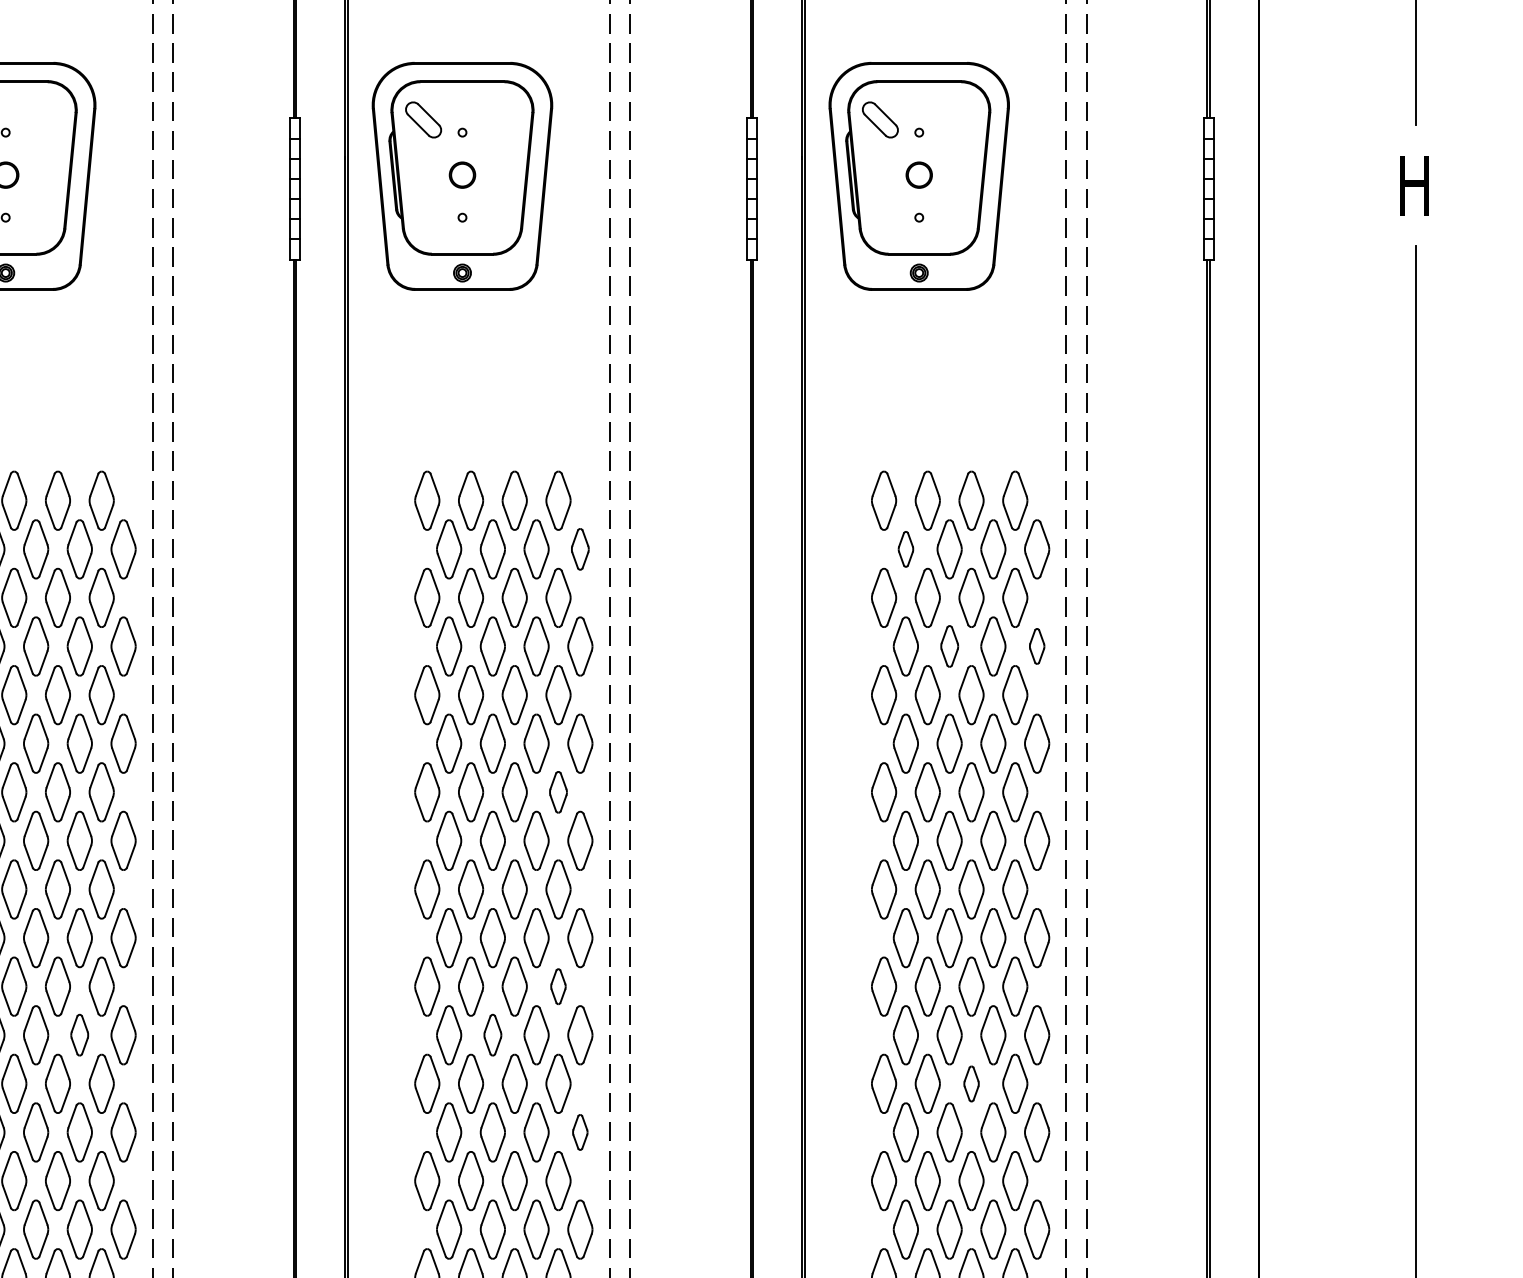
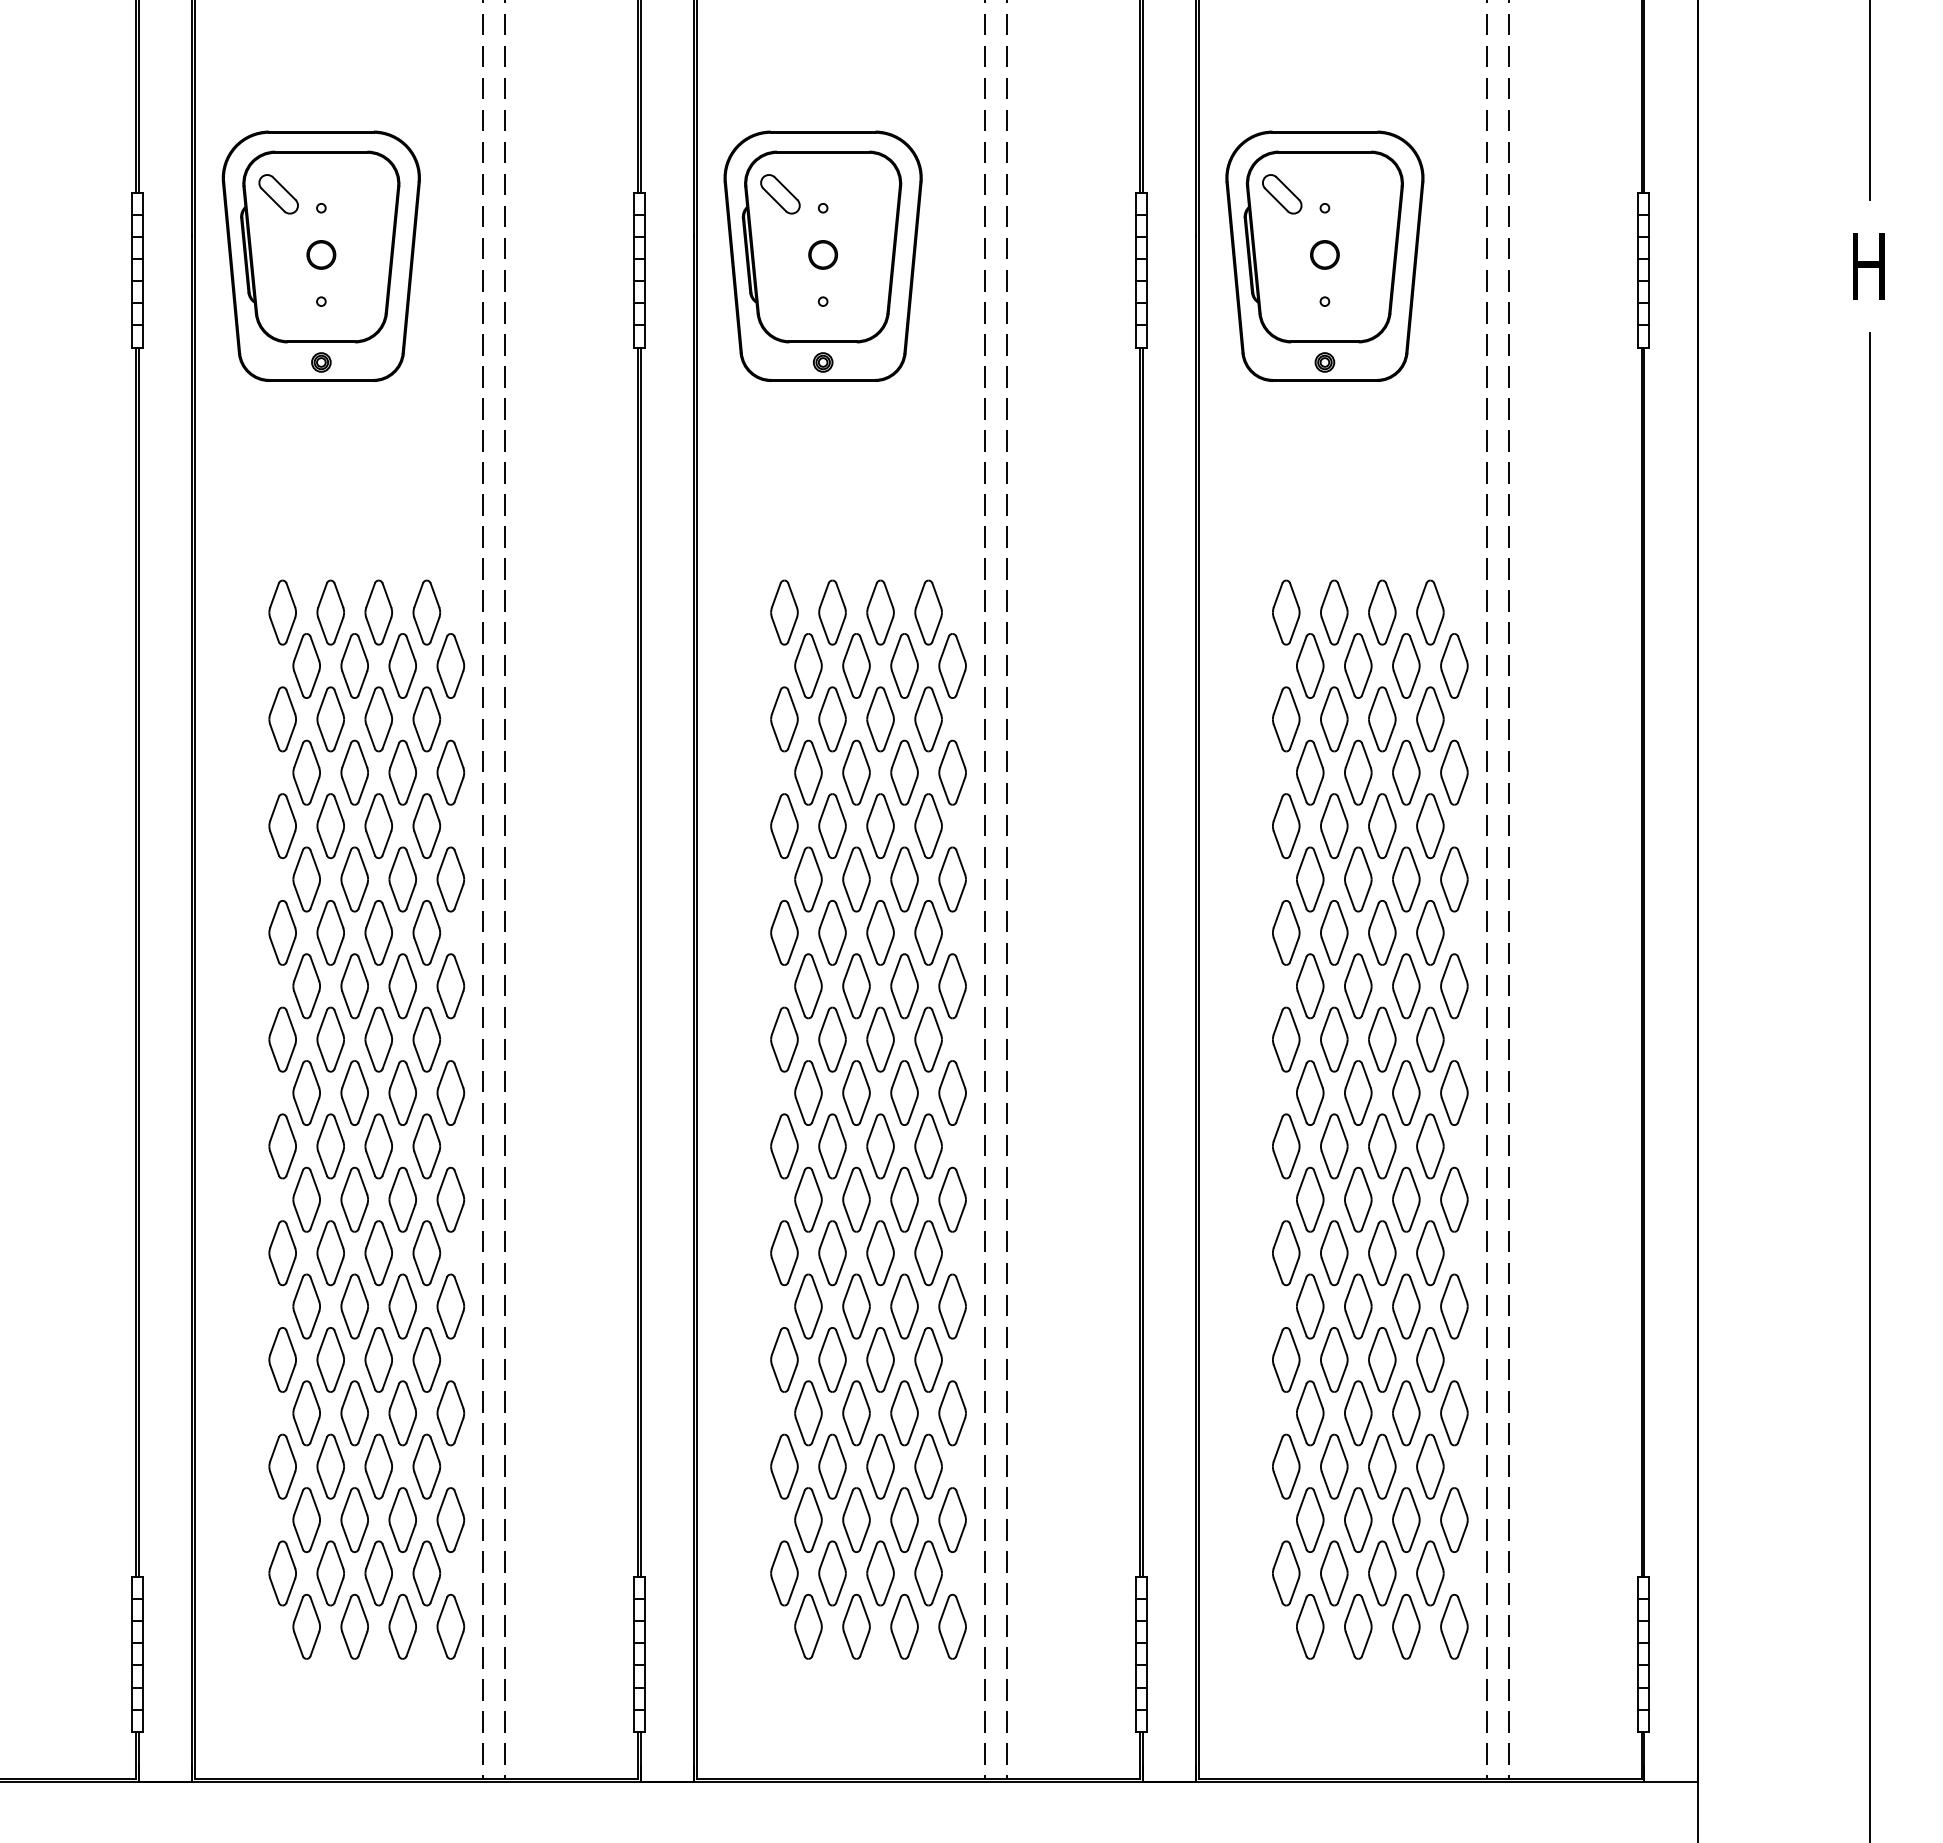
part: (580, 548) -> (952, 665), size x1.43
part: (906, 548) -> (1310, 665), size x1.67
part: (949, 646) -> (1358, 772), size x1.43
part: (1037, 646) -> (1454, 772), size x1.67
part: (558, 791) -> (928, 932), size x1.43
part: (558, 986) -> (928, 1146), size x1.67
part: (79, 1034) -> (402, 1199), size x1.43
part: (492, 1034) -> (856, 1199), size x1.43
part: (971, 1084) -> (1382, 1253), size x1.67
part: (580, 1132) -> (952, 1306), size x1.67

